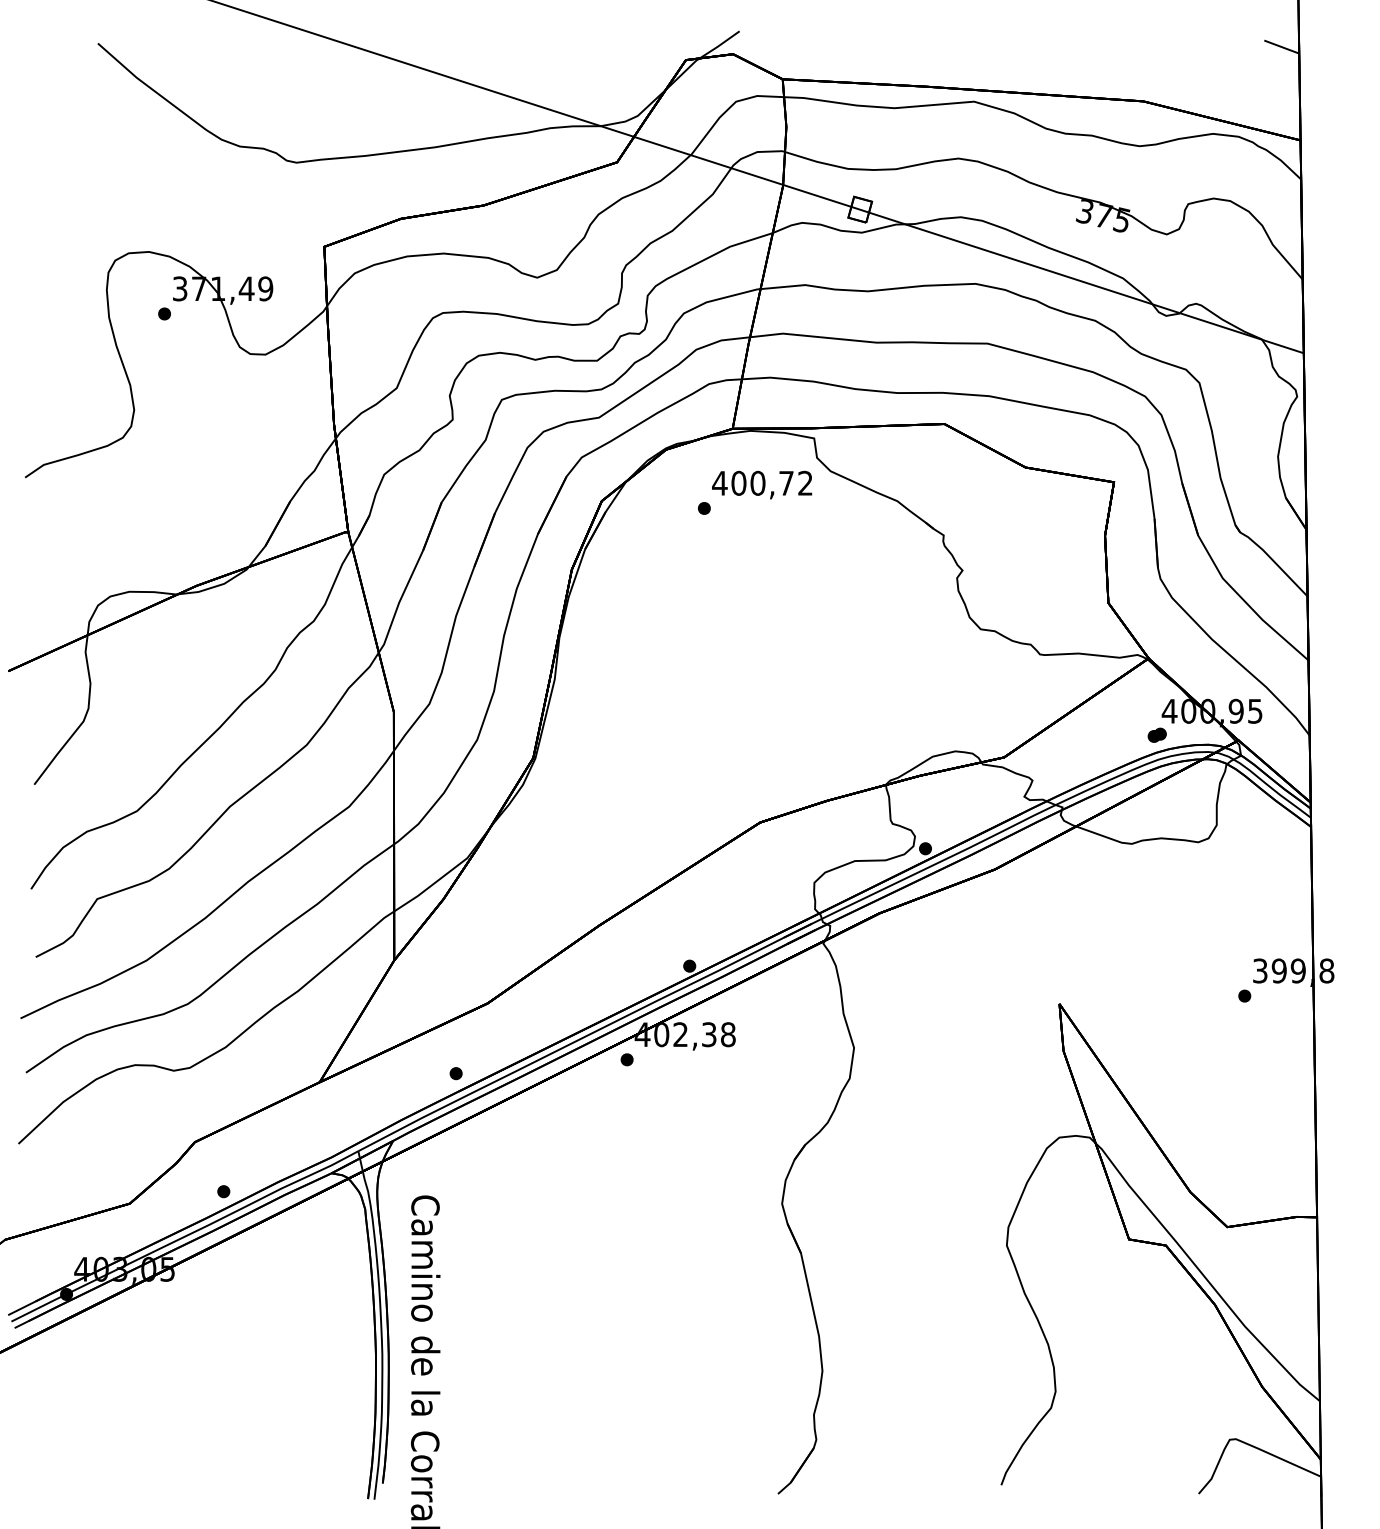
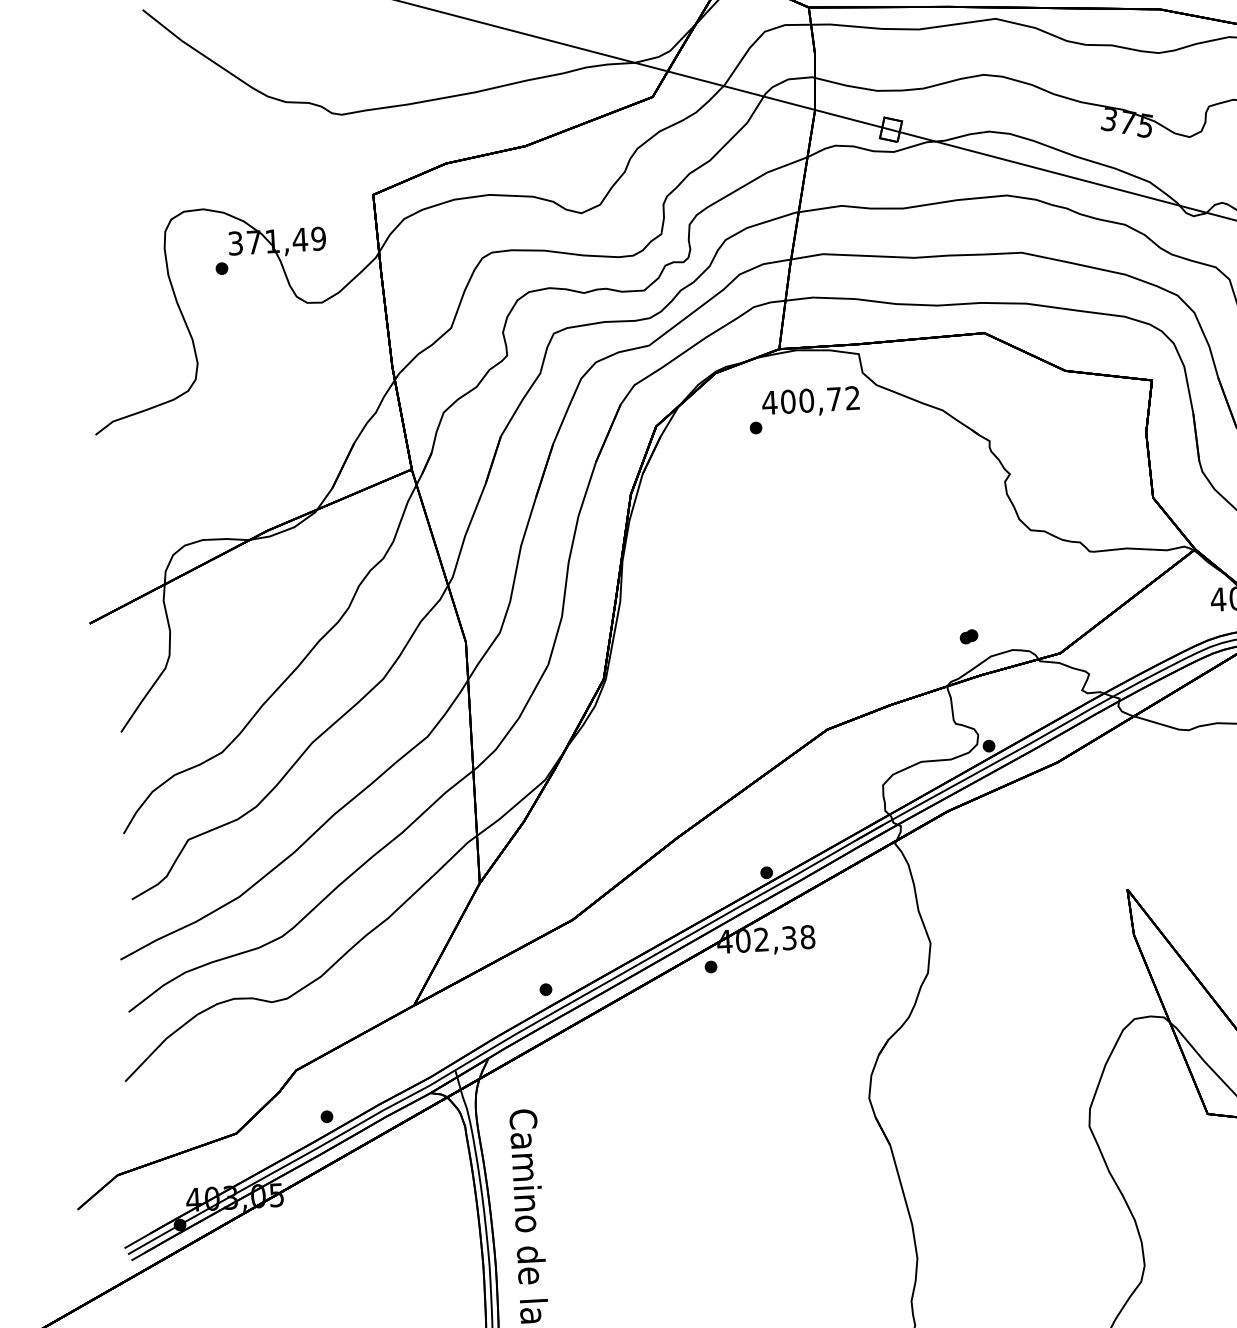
part: (1156, 734) -> (968, 636), moved

